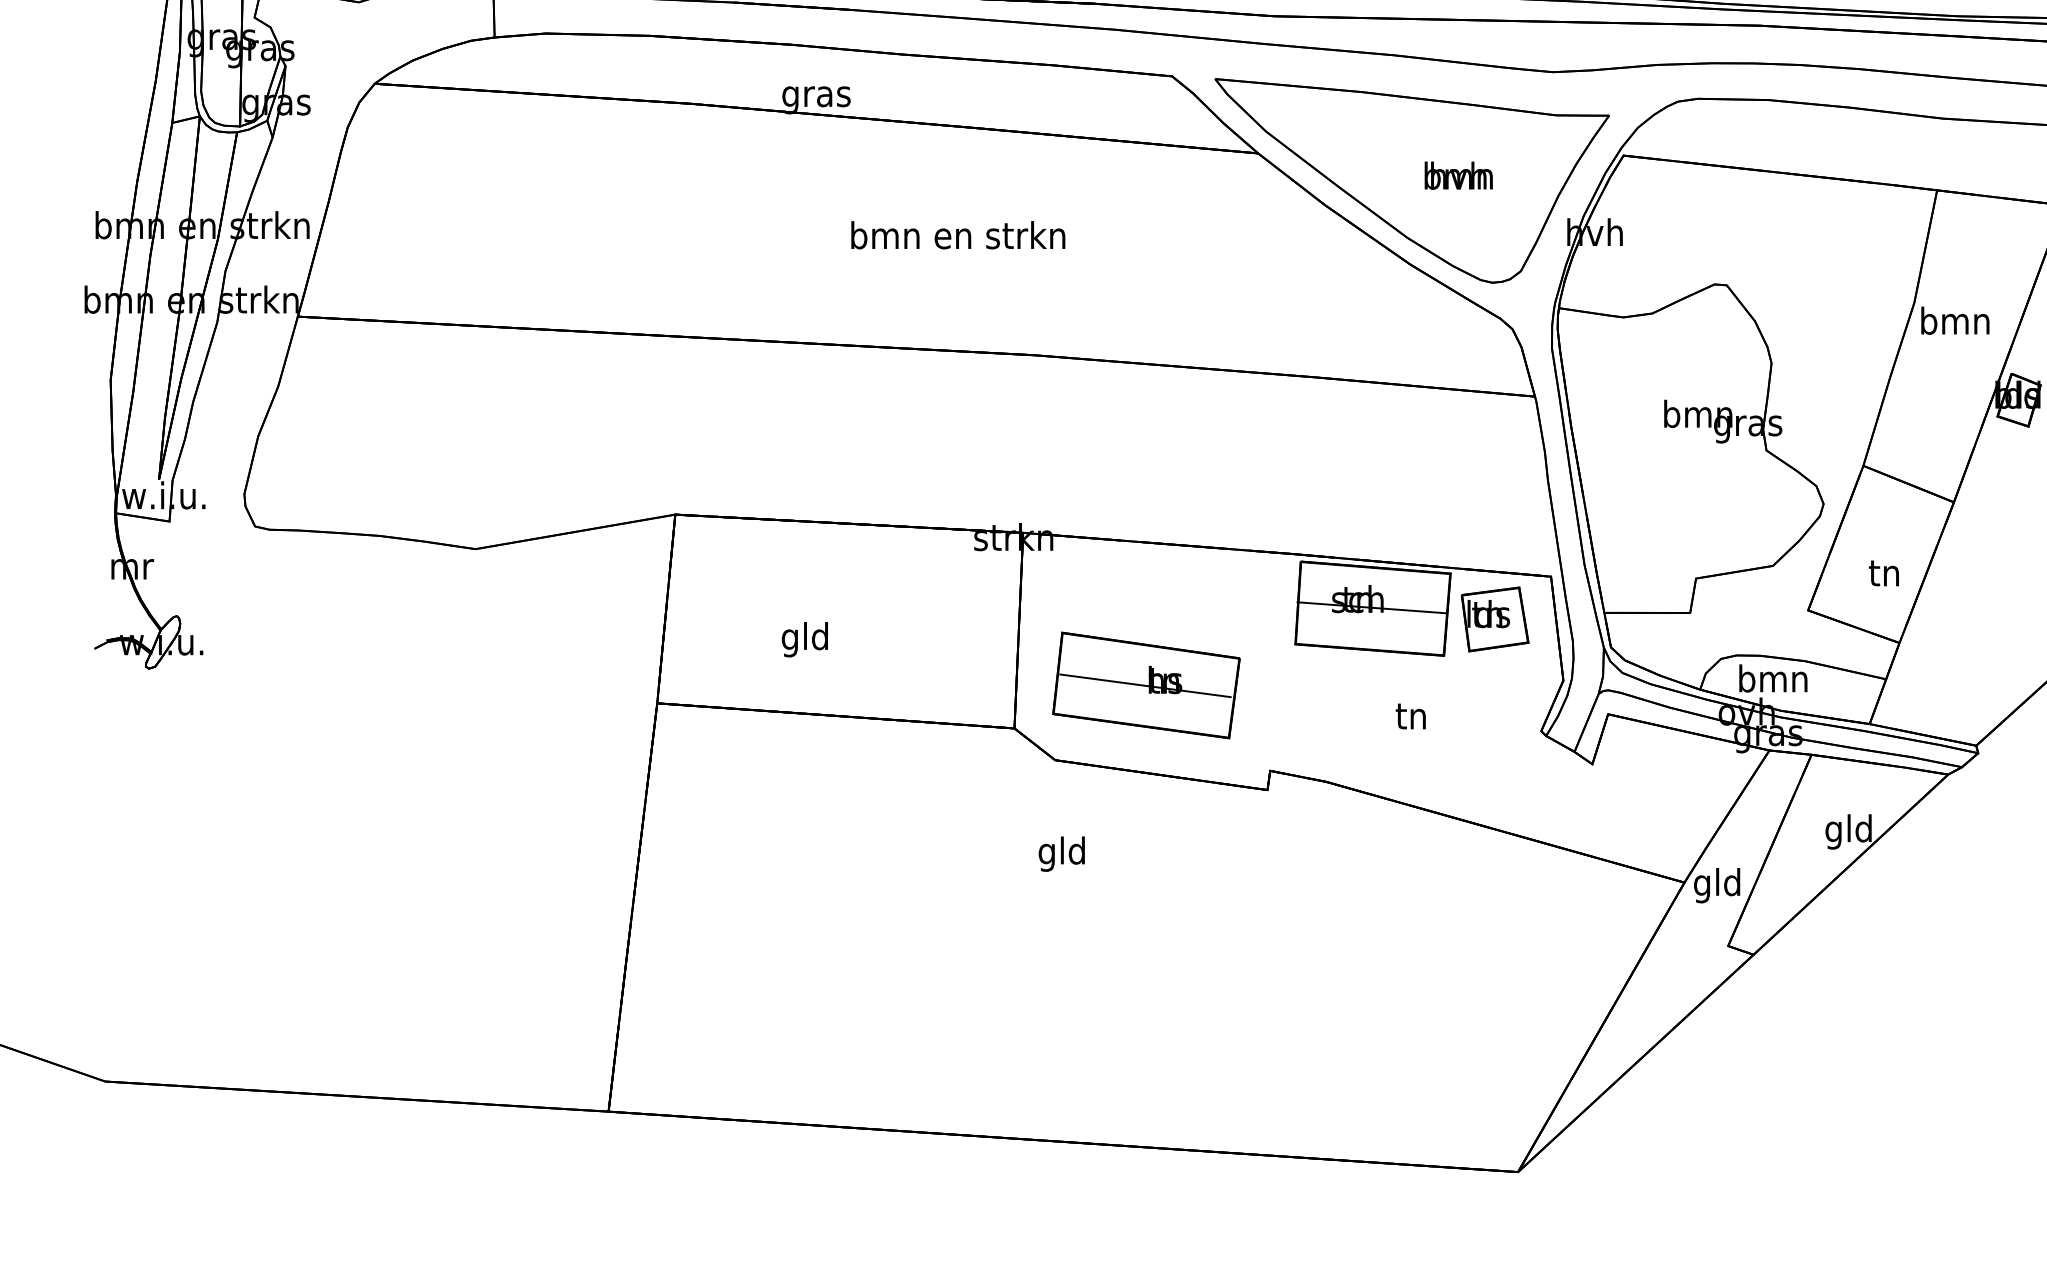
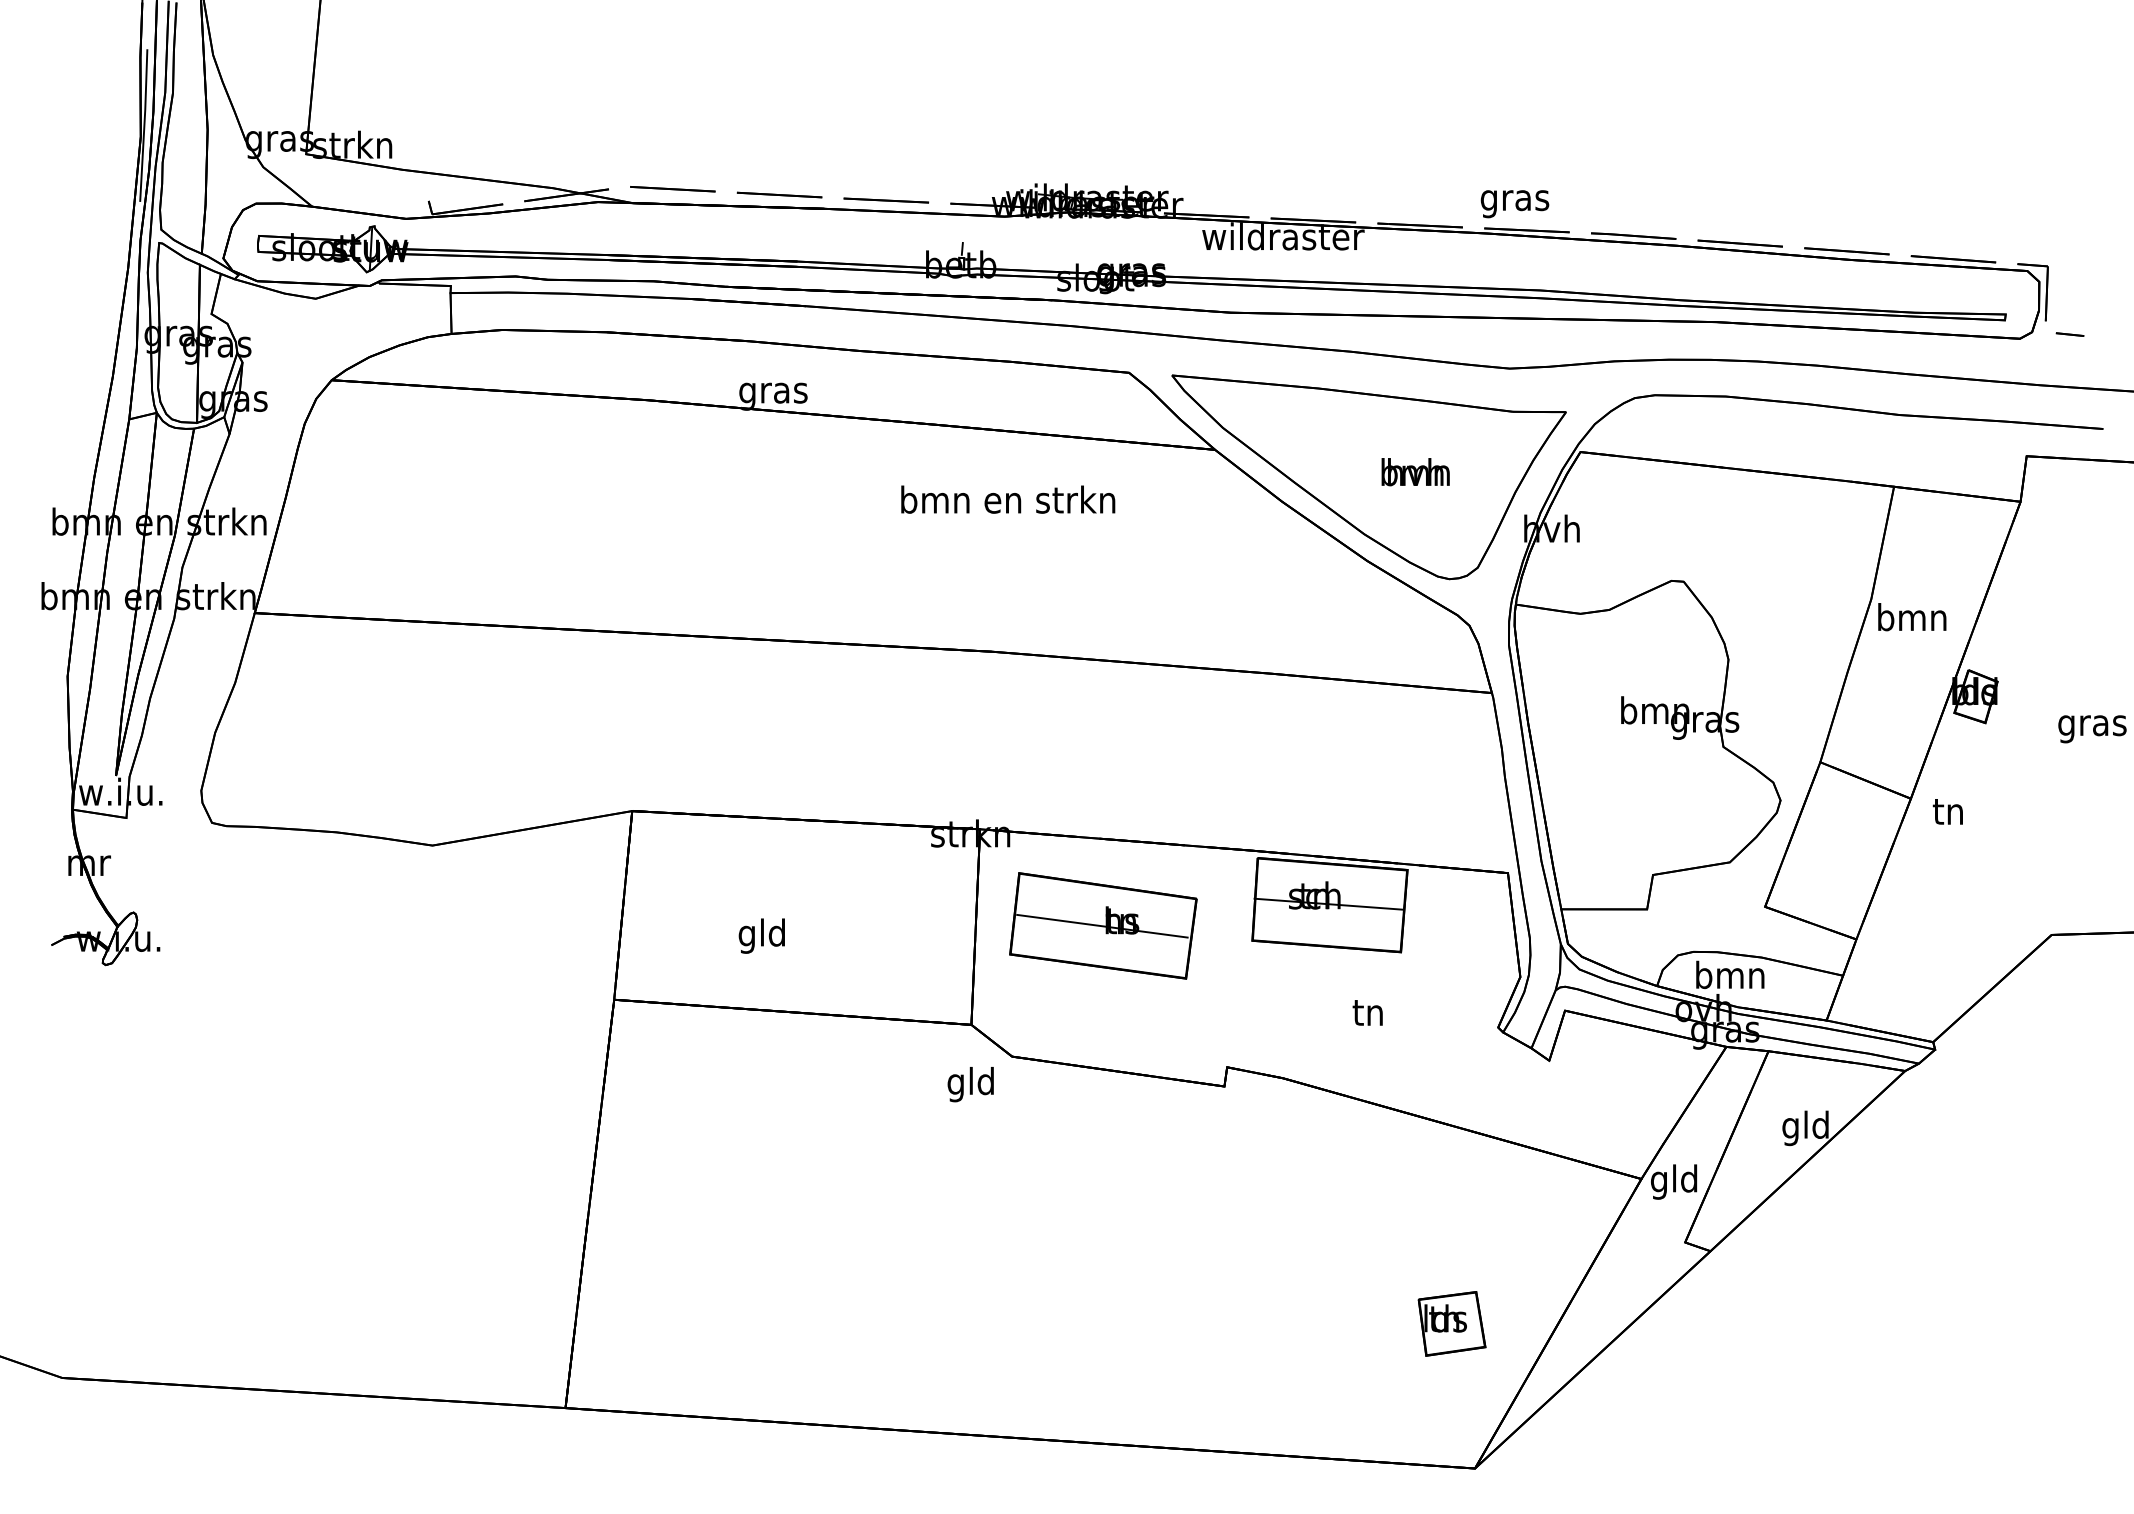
text: (958, 235) -> (1008, 499), moved
text: (1883, 573) -> (1947, 811), moved
part: (1494, 619) -> (1451, 1323), moved
part: (1146, 685) -> (1103, 925), moved
text: (1061, 854) -> (970, 1084), moved

